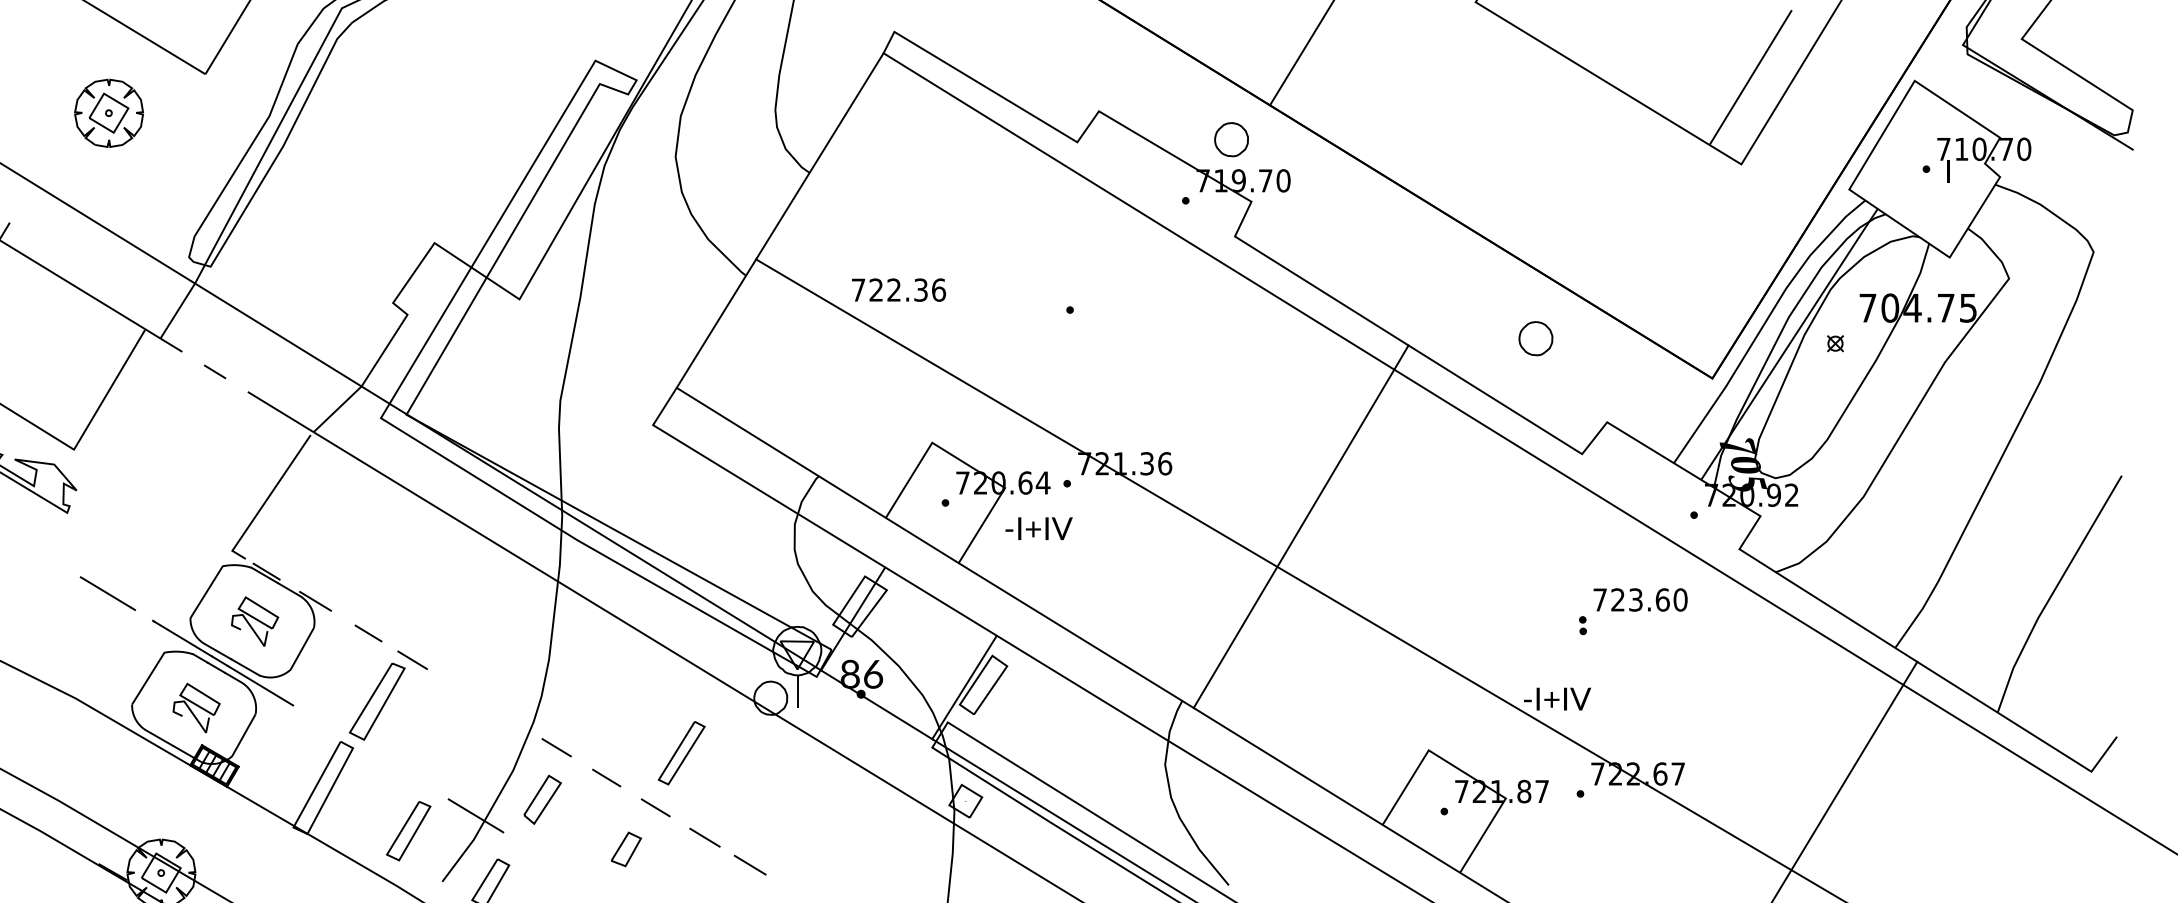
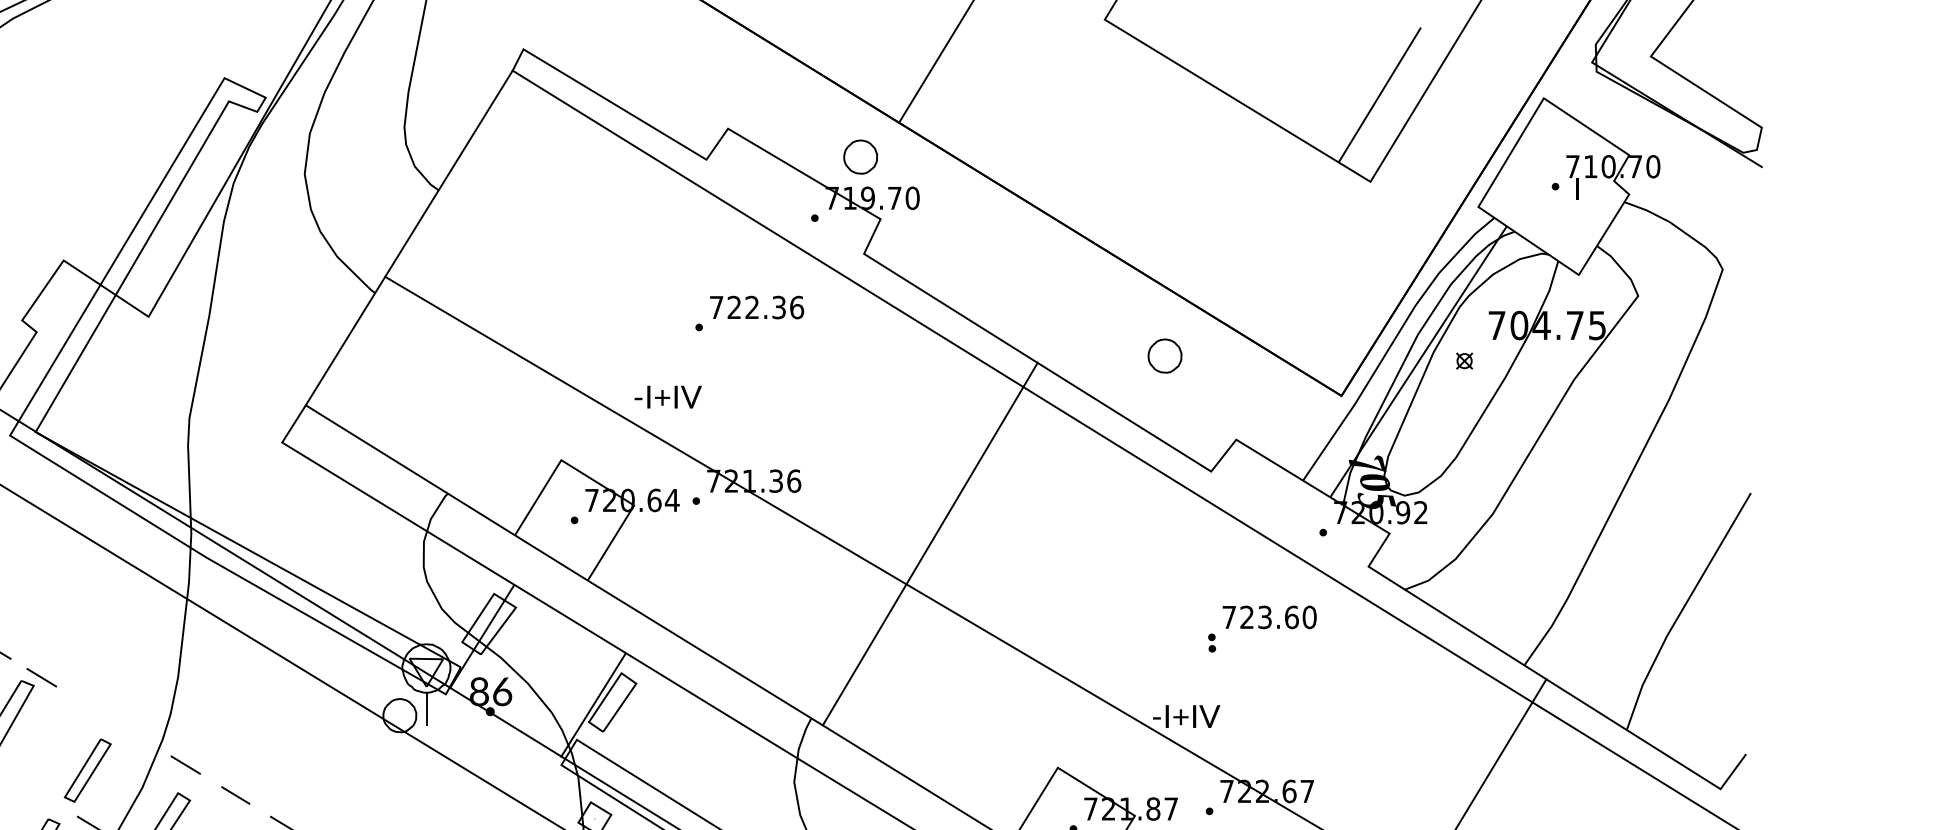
text: (898, 289) -> (756, 306), moved
text: (1038, 528) -> (667, 396), moved
part: (681, 753) -> (87, 770), moved

